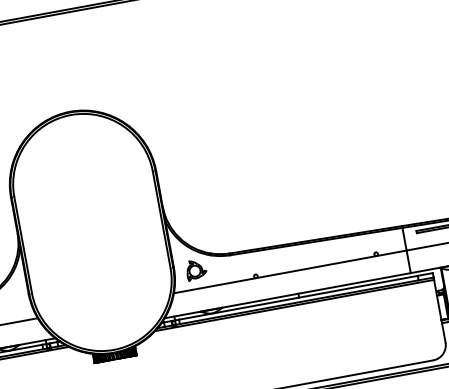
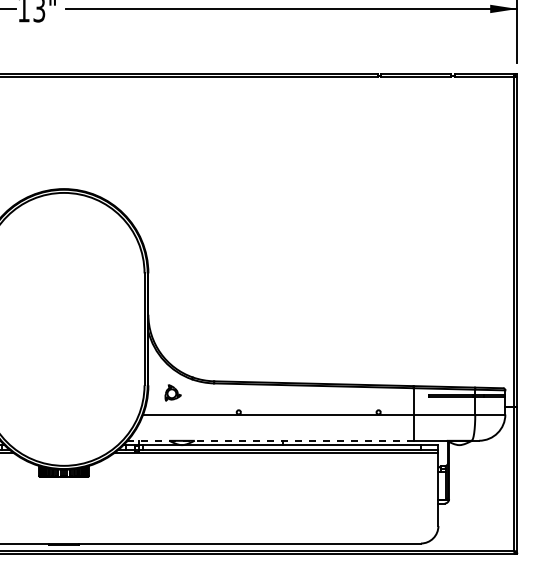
part: (195, 269) -> (172, 392), size x0.7
line: (287, 295) -> (270, 440), solid -> dashed

